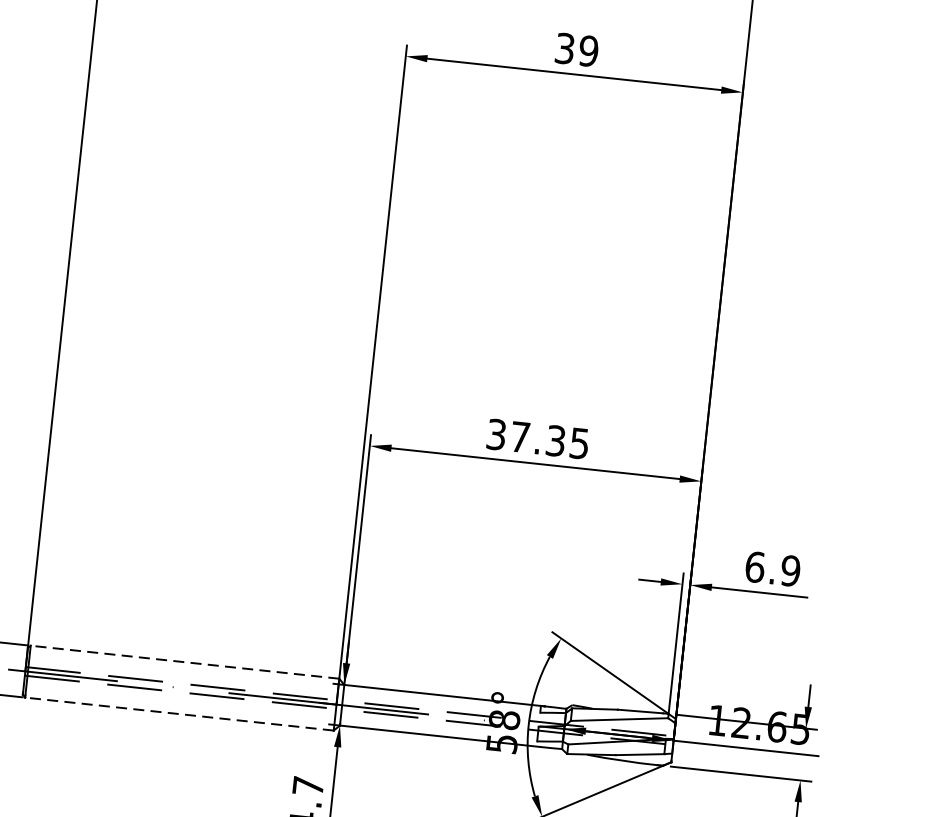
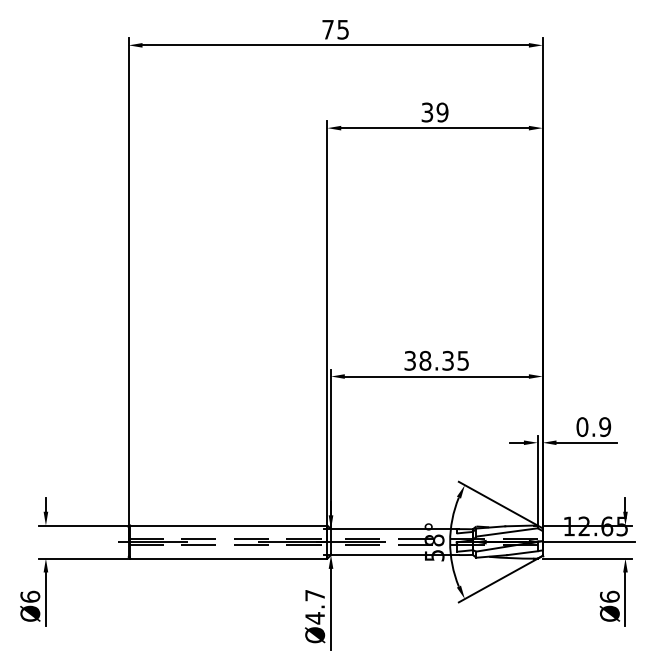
text: (520, 436) -> (425, 360), 37.35 -> 38.35
text: (755, 566) -> (582, 426), 6.9 -> 0.9
line: (184, 662) -> (228, 525), dashed -> solid
line: (178, 713) -> (228, 558), dashed -> solid

